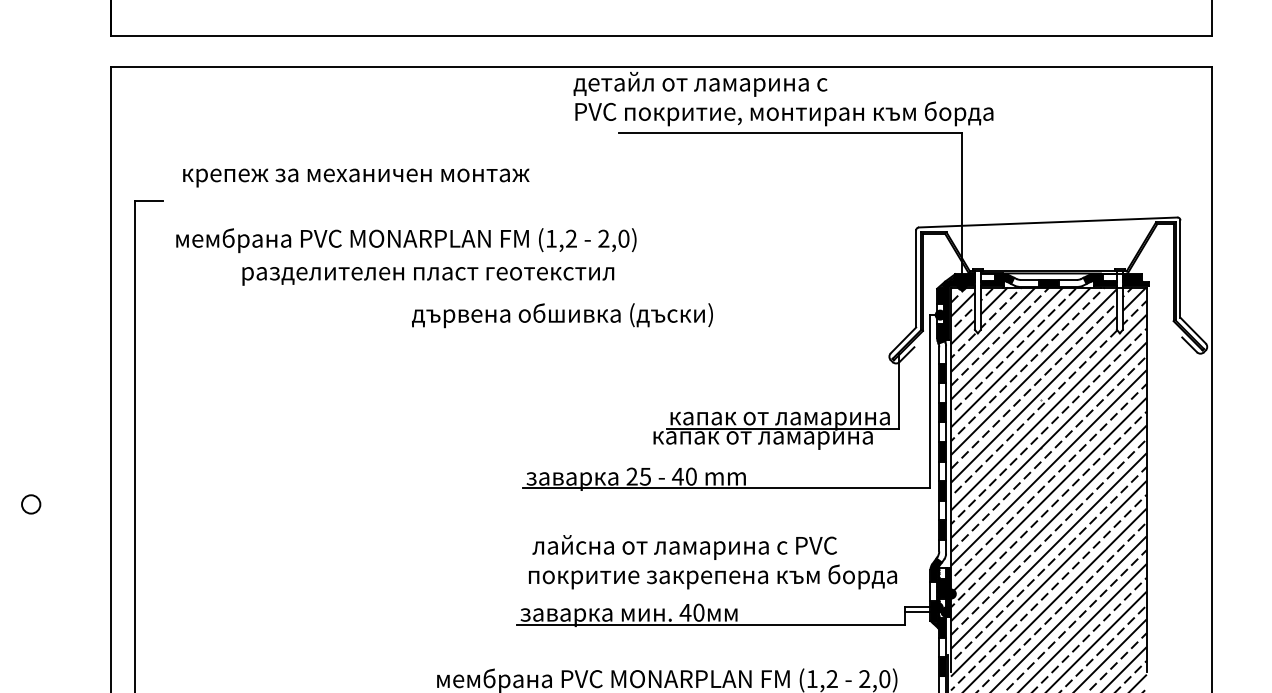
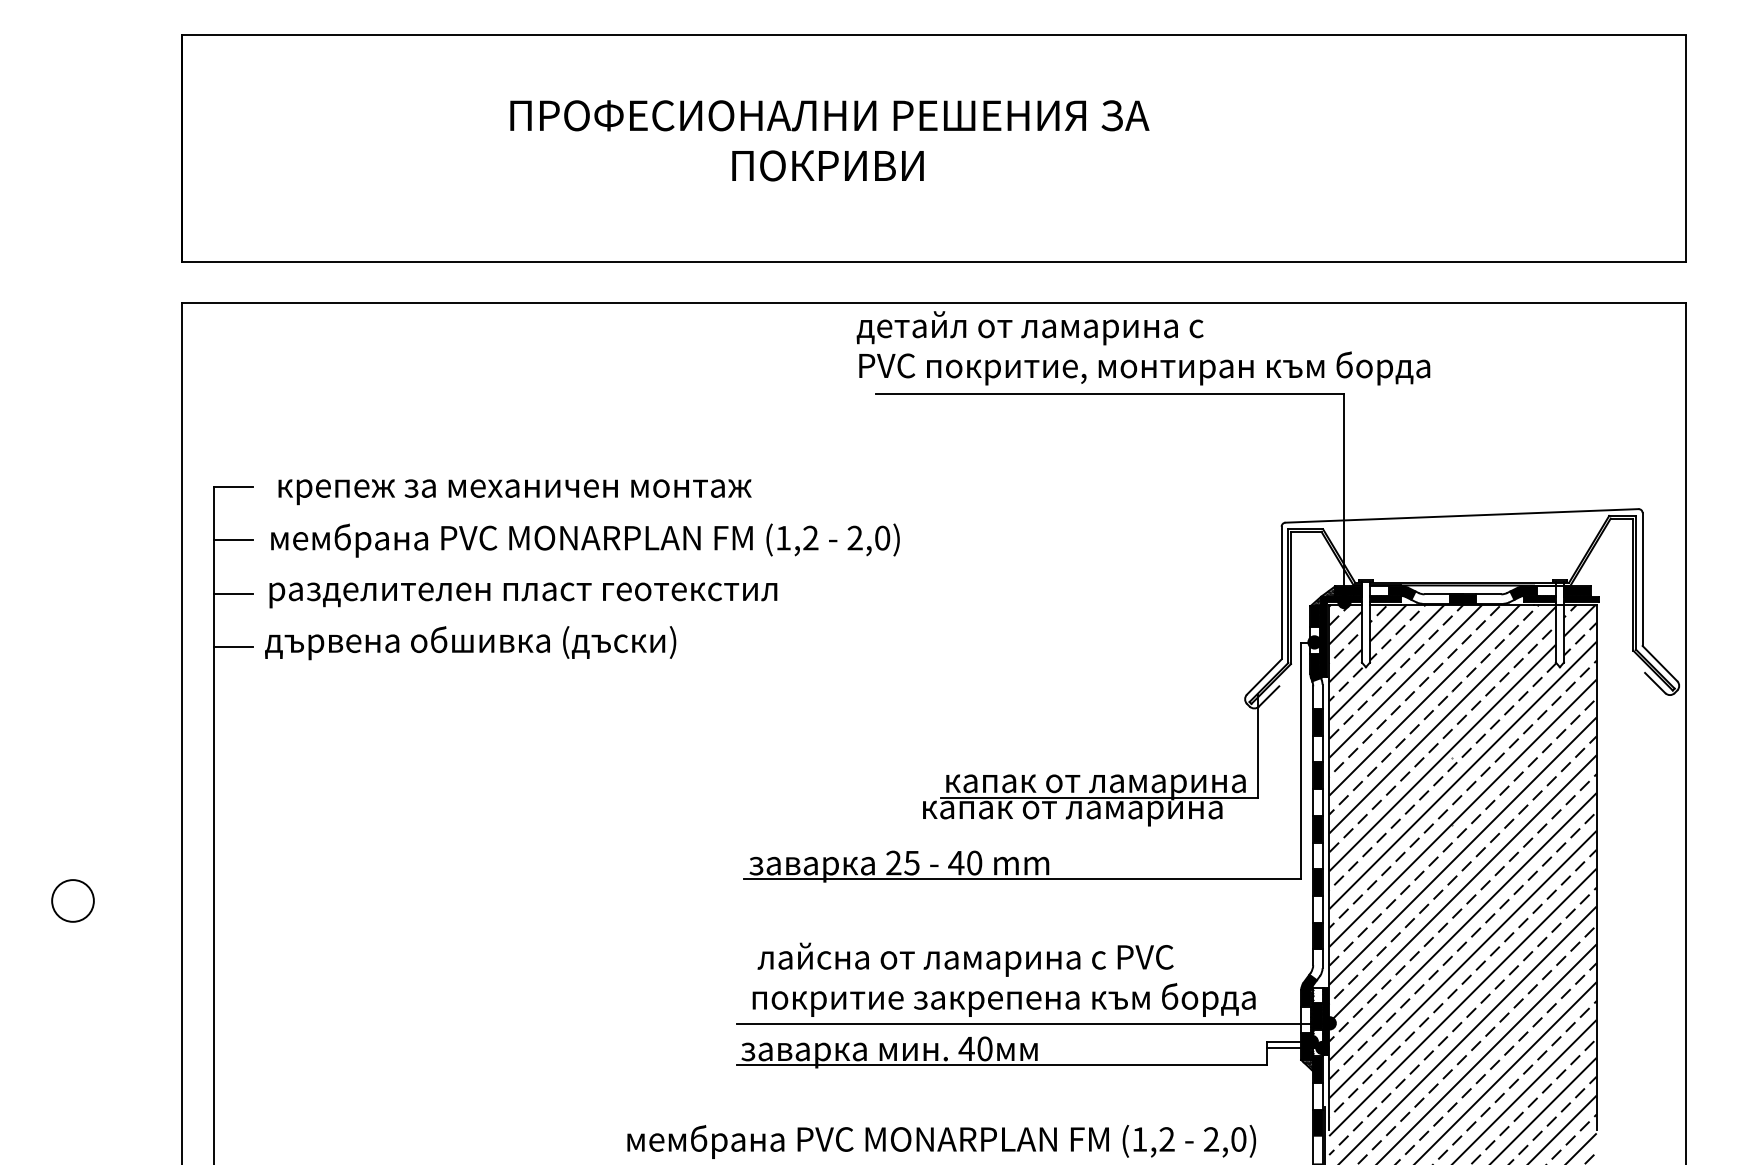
text: (783, 99) -> (1143, 348), moved
text: (355, 178) -> (514, 492), moved
line: (148, 240) -> (233, 540), added
text: (428, 276) -> (523, 595), moved
line: (148, 279) -> (233, 593), added
text: (562, 315) -> (470, 643), moved
line: (148, 318) -> (233, 647), added
circle: (30, 504) -> (72, 900), size x1.67
line: (733, 594) -> (1032, 1023), added

